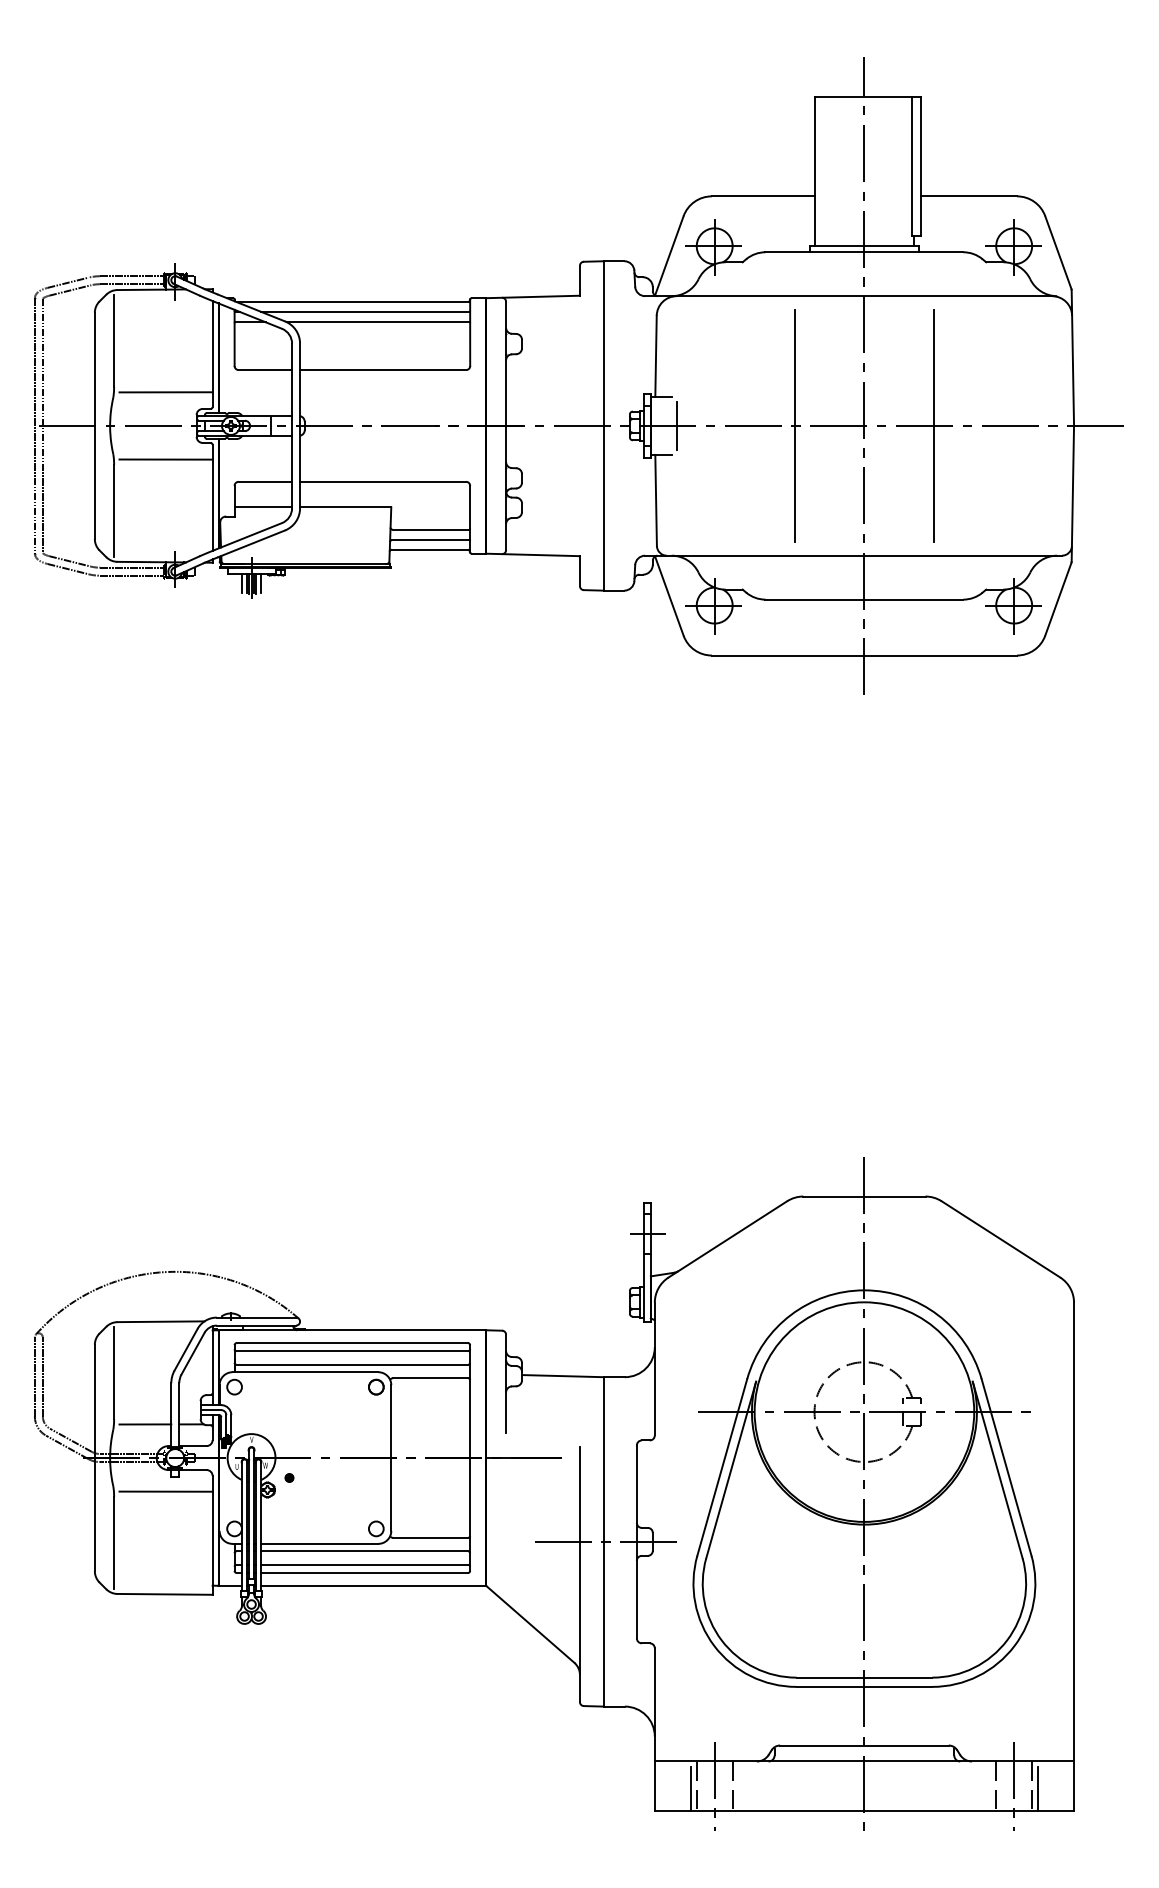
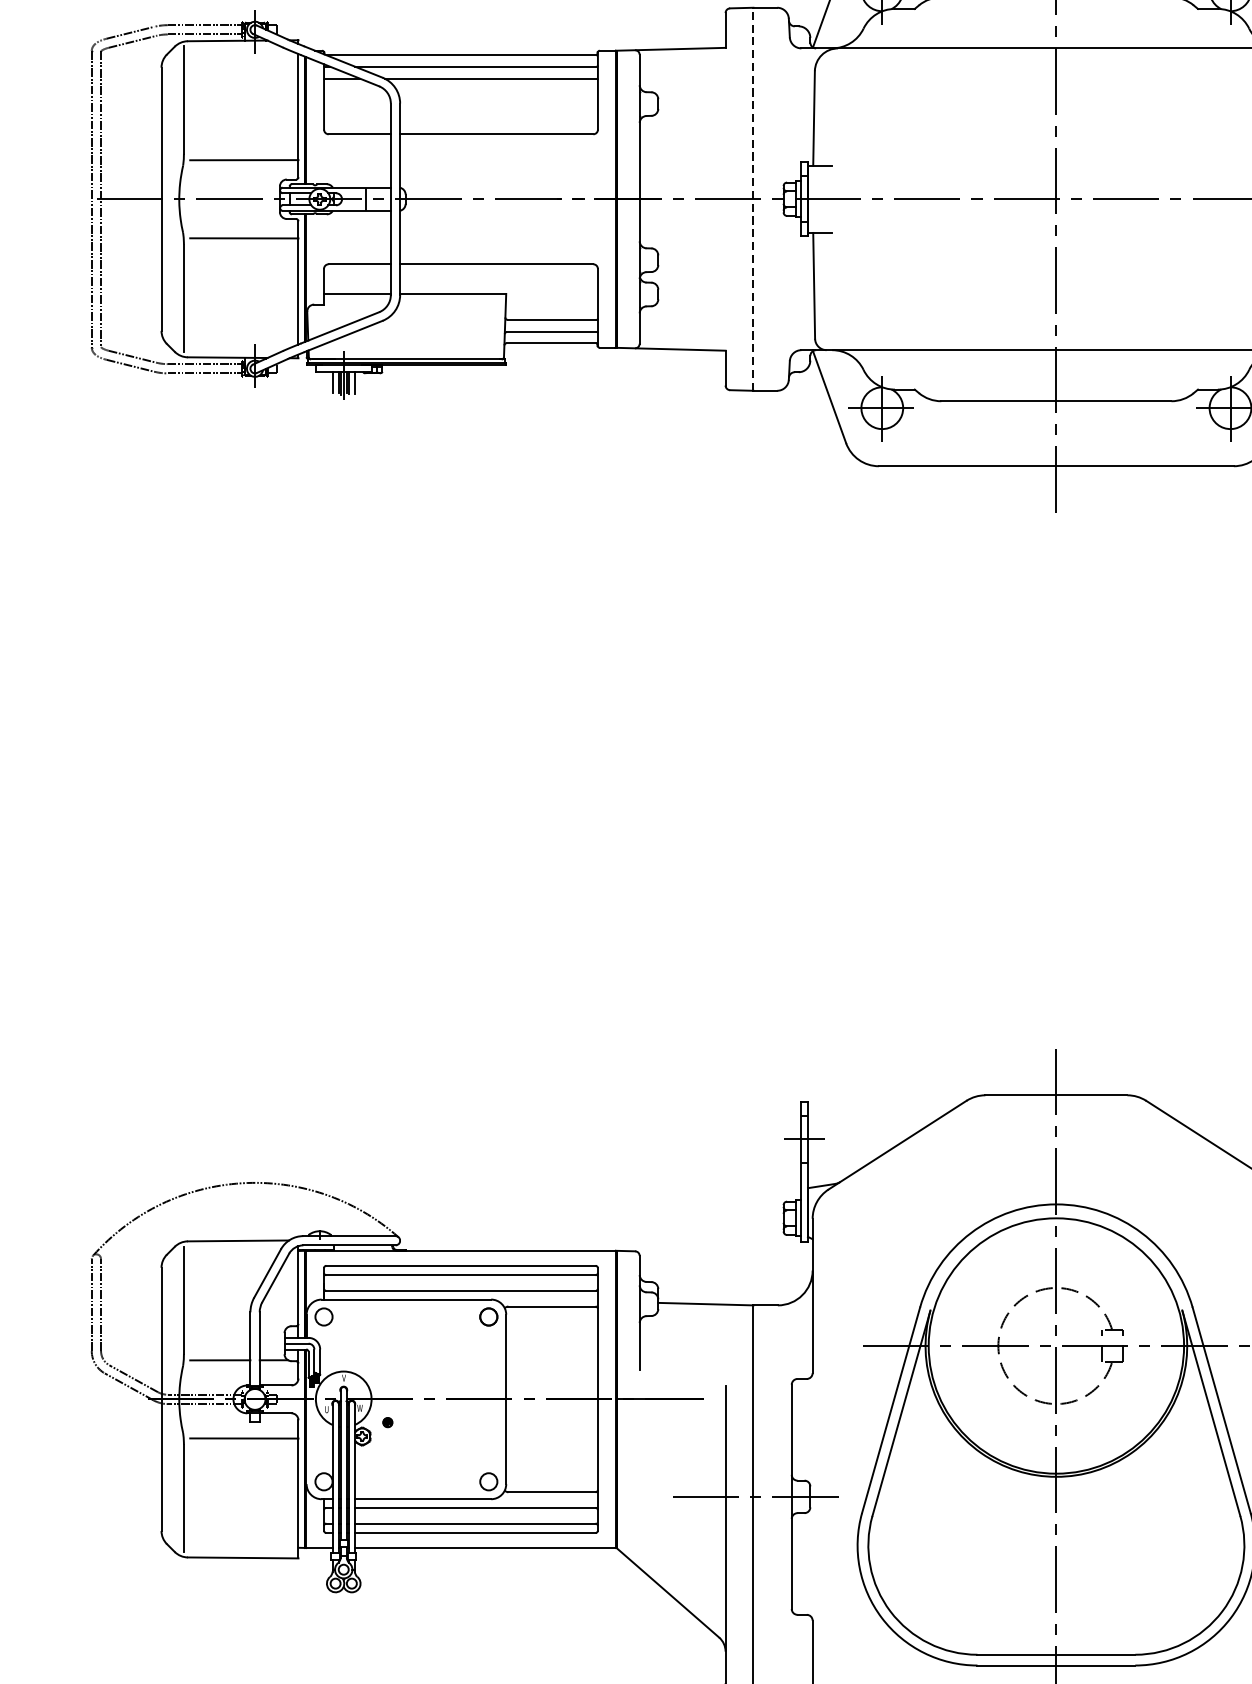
line: (603, 425) -> (752, 198), solid -> dashed
line: (676, 425) -> (837, 198), removed
line: (794, 425) -> (975, 198), removed
line: (934, 425) -> (1137, 198), removed

